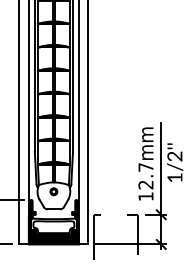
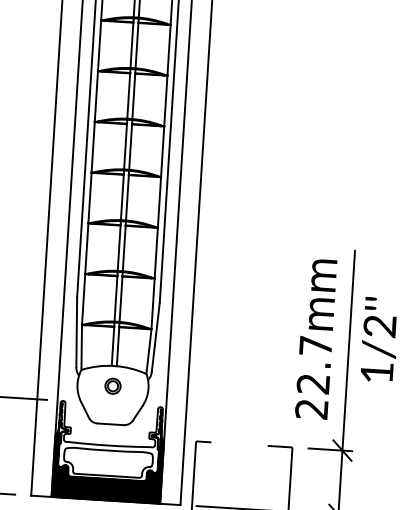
text: (145, 196) -> (310, 408), 12.7mm -> 22.7mm

